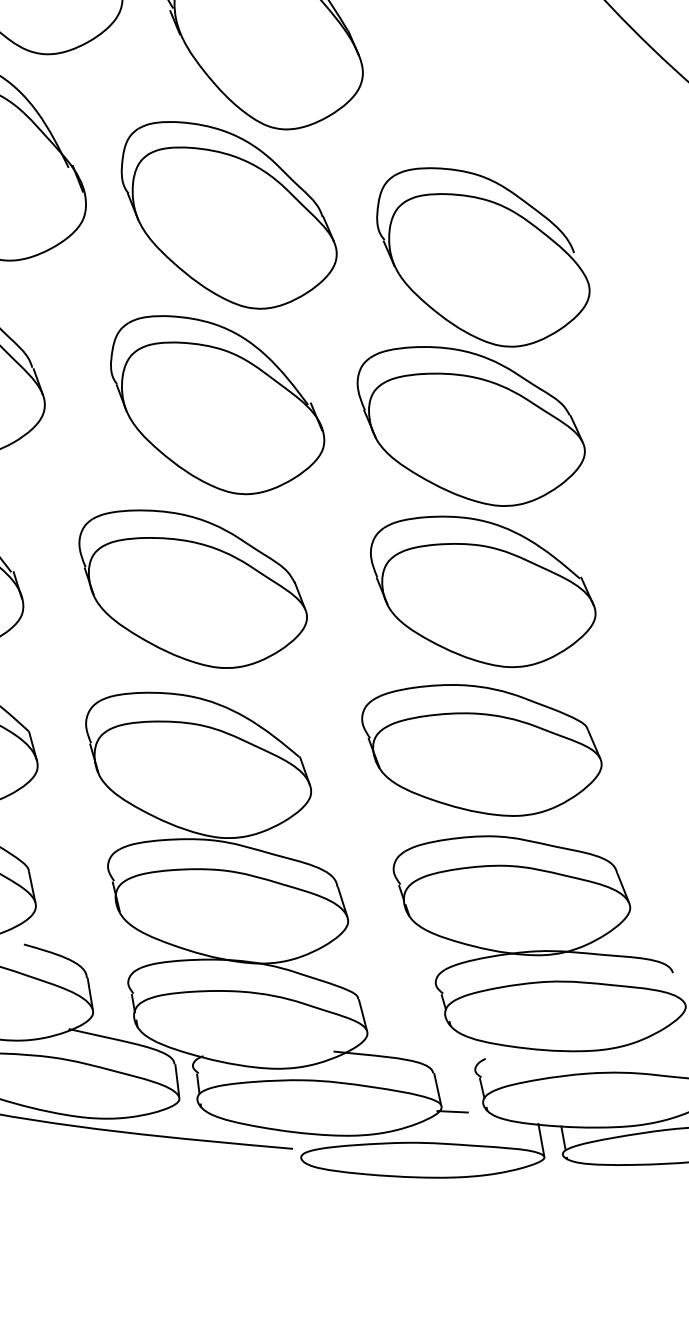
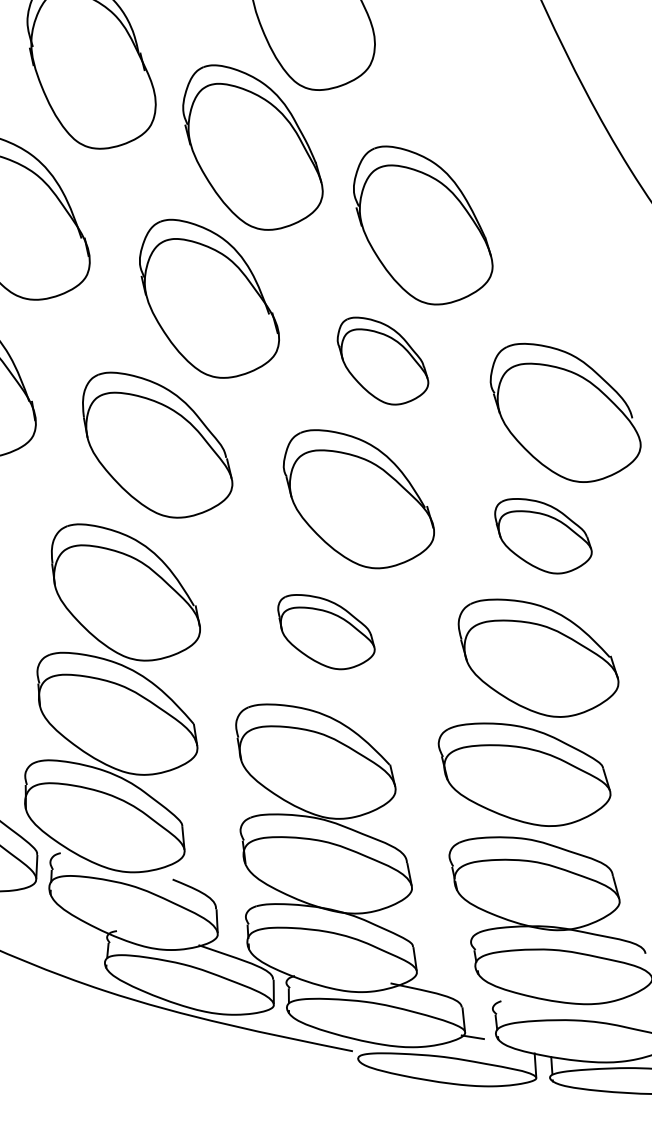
part: (228, 212) -> (382, 360), size x0.6
part: (472, 425) -> (543, 536), size x0.6
part: (193, 586) -> (326, 631), size x0.6

